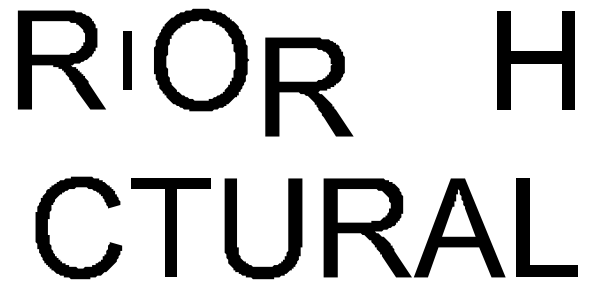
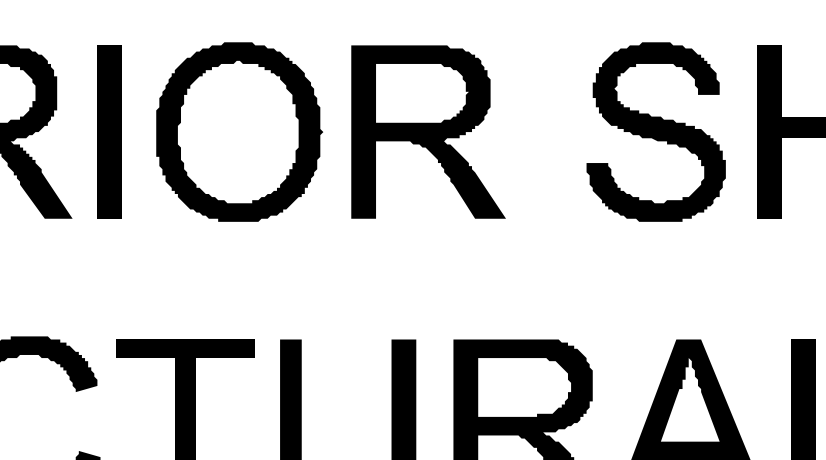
fill: (439, 59) -> (656, 131), added
part: (127, 60) -> (109, 132), size x1.67
part: (309, 86) -> (428, 131), moved

